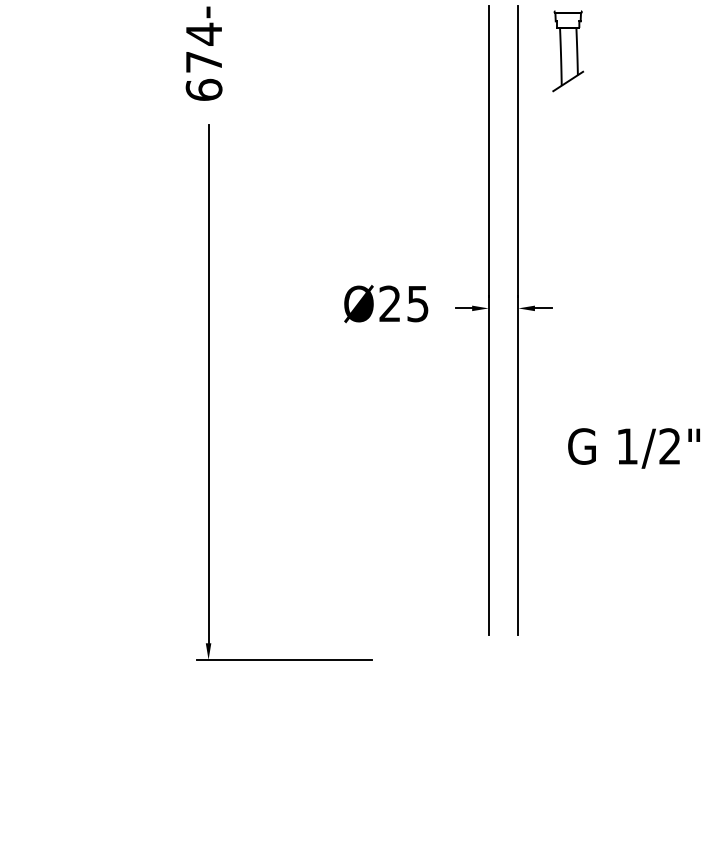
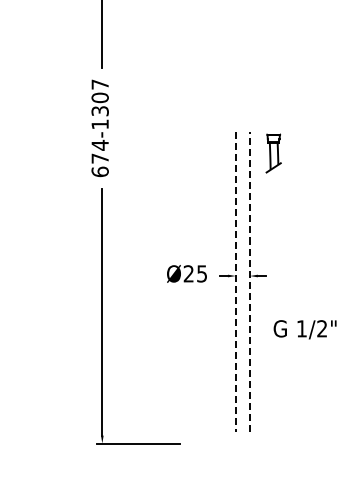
line: (487, 319) -> (235, 281), solid -> dashed
line: (517, 319) -> (249, 281), solid -> dashed
text: (632, 447) -> (304, 329), moved

